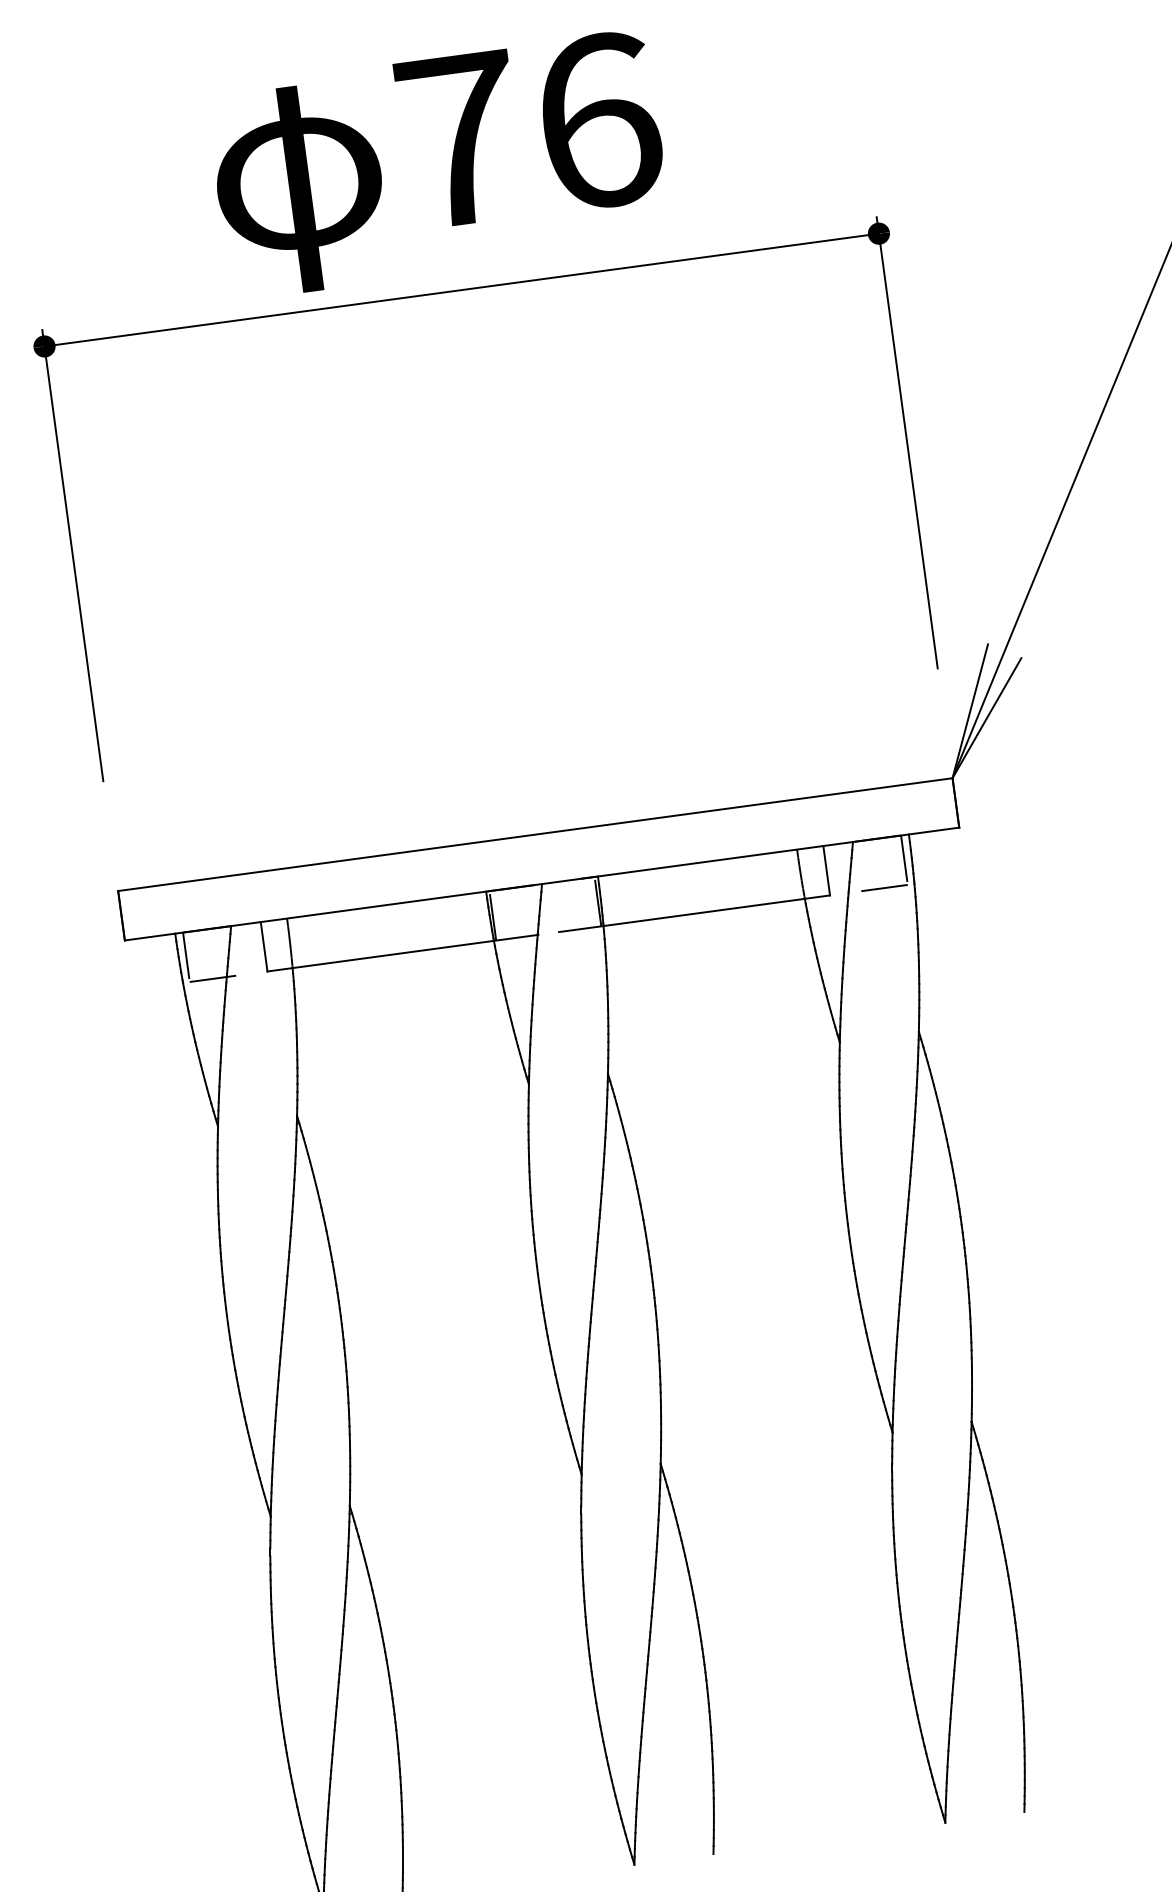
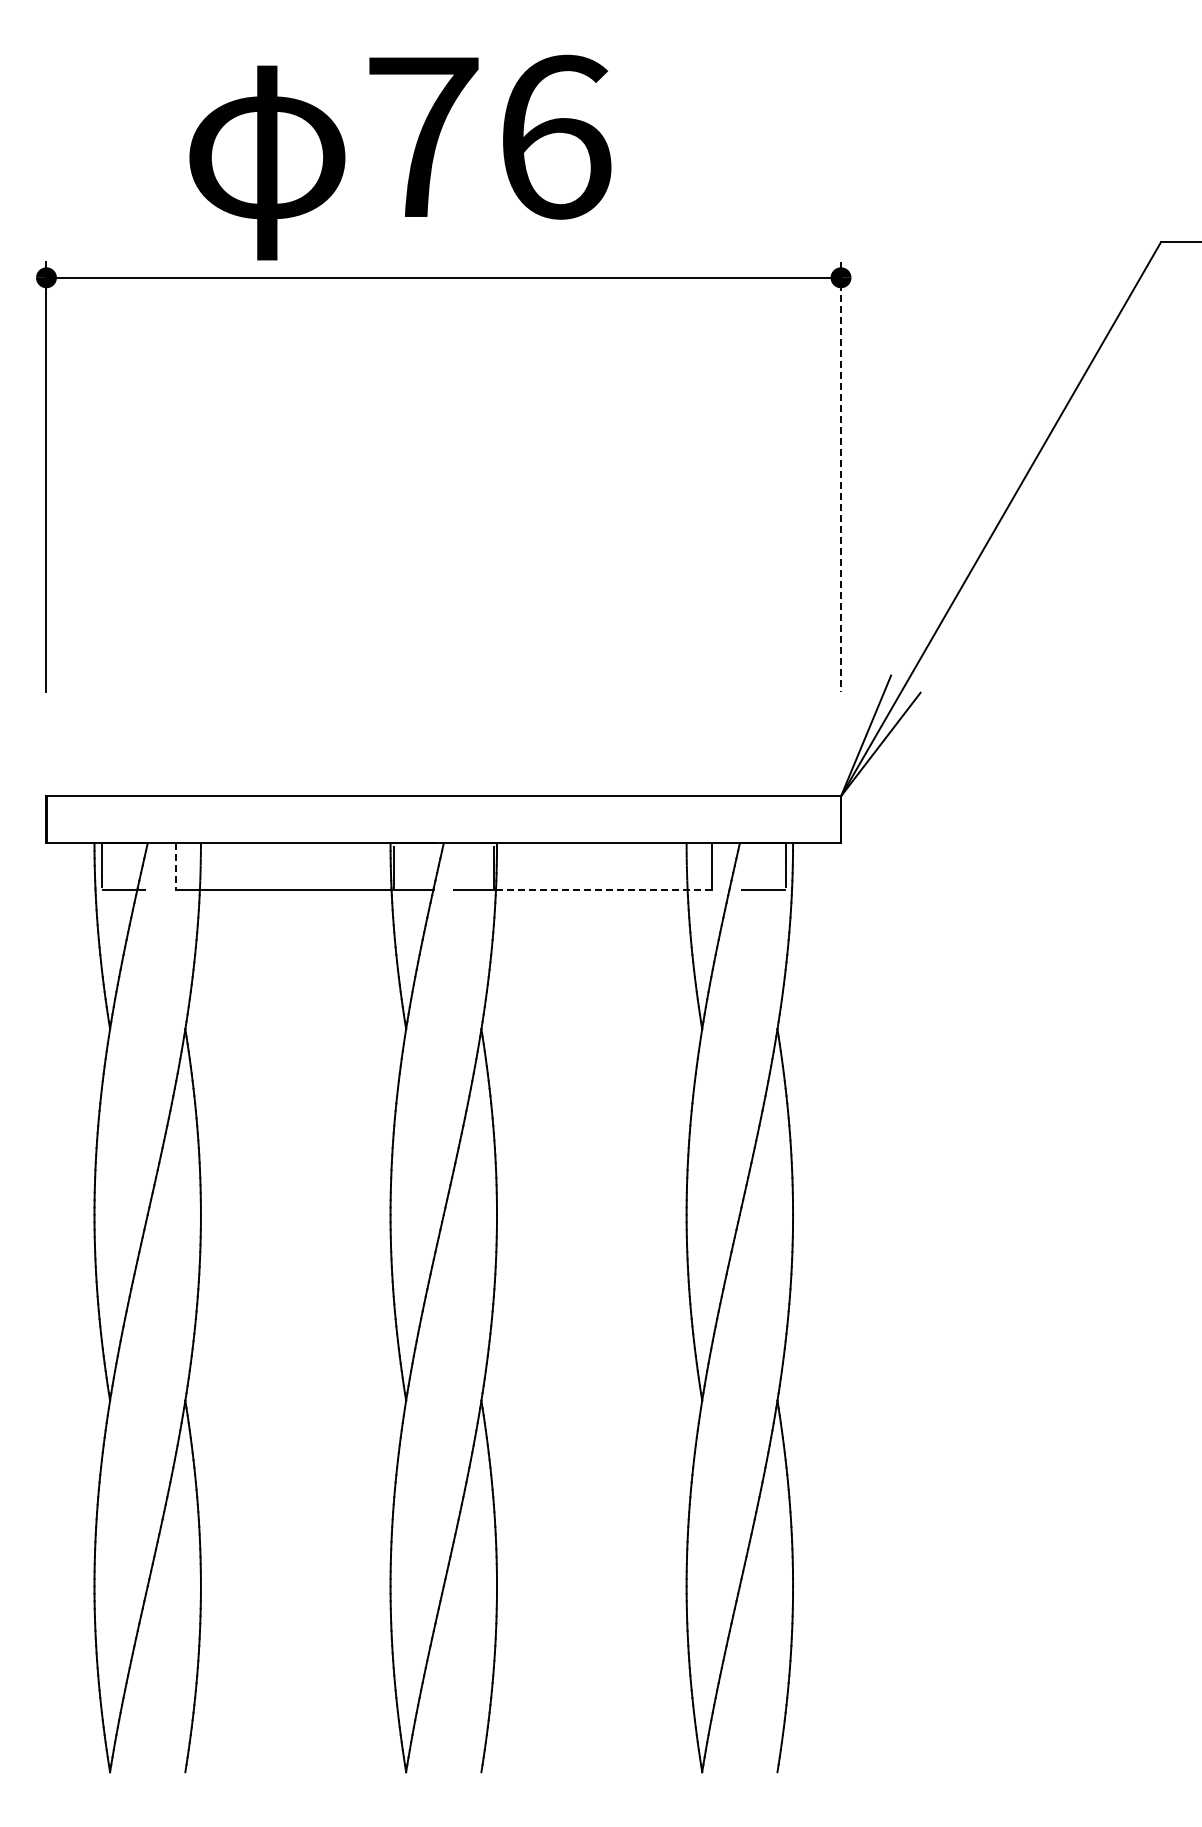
text: (439, 164) -> (400, 157), moved
line: (907, 442) -> (841, 476), solid -> dashed
line: (716, 910) -> (603, 890), solid -> dashed
line: (263, 946) -> (175, 866), solid -> dashed

